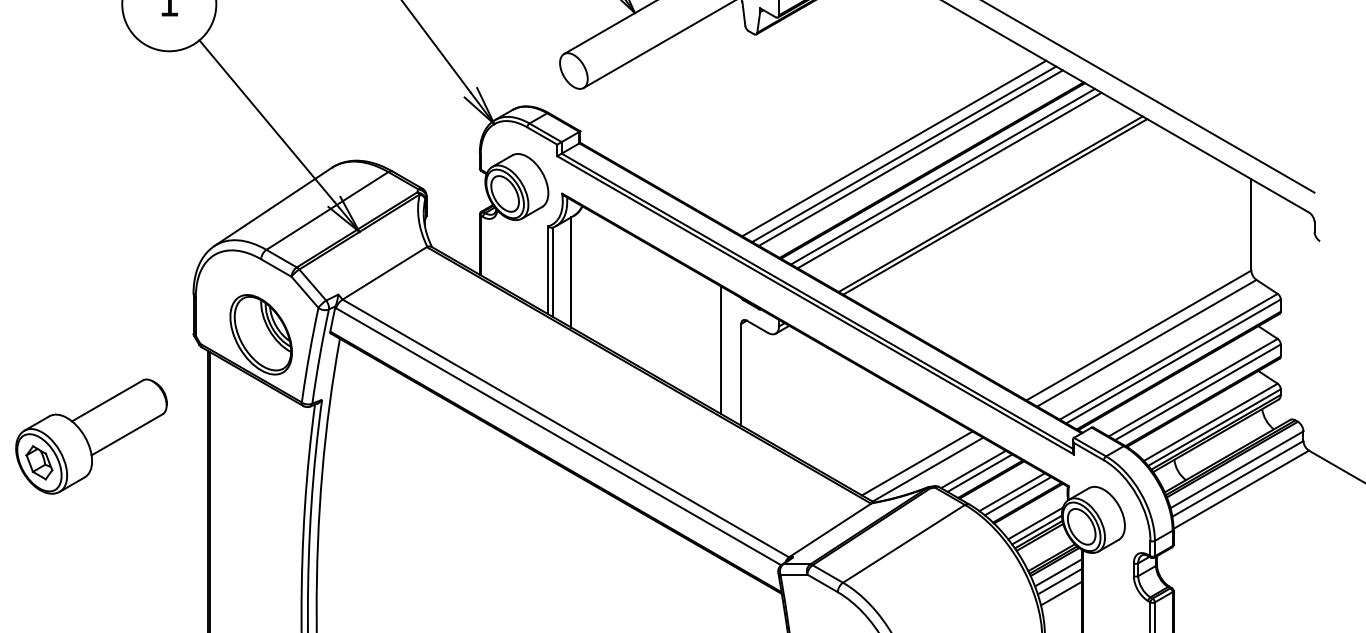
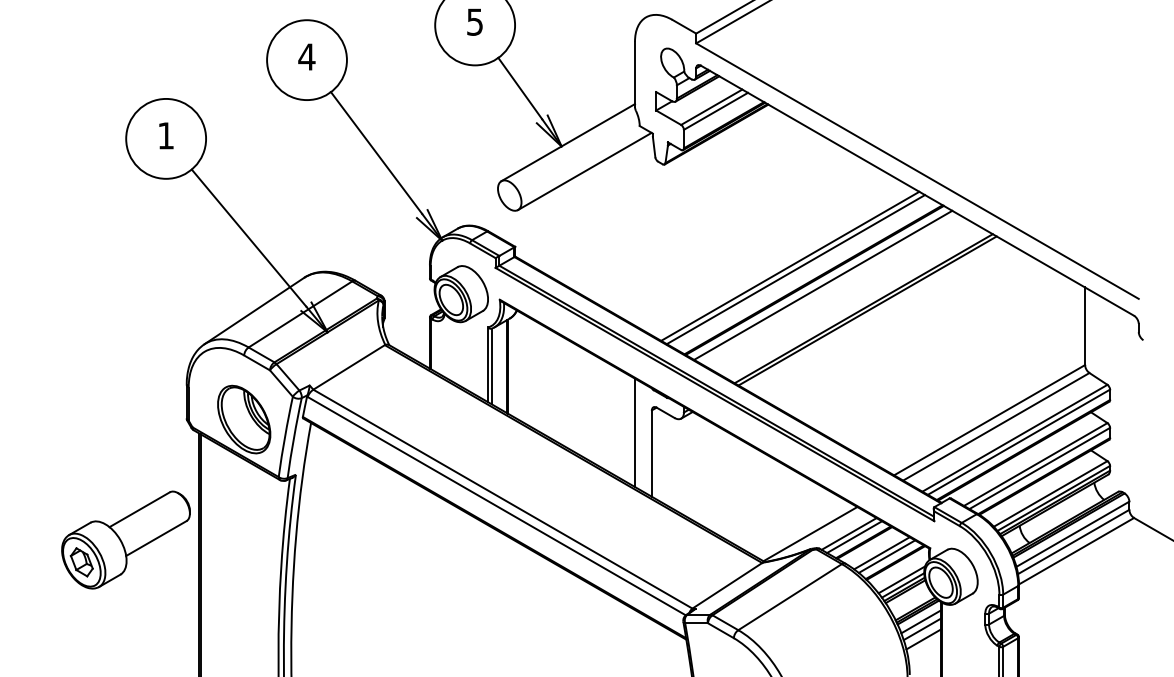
line: (893, 147) -> (781, 260), removed
line: (949, 180) -> (828, 288), removed
part: (90, 435) -> (125, 539), moved
line: (917, 463) -> (801, 528), removed

